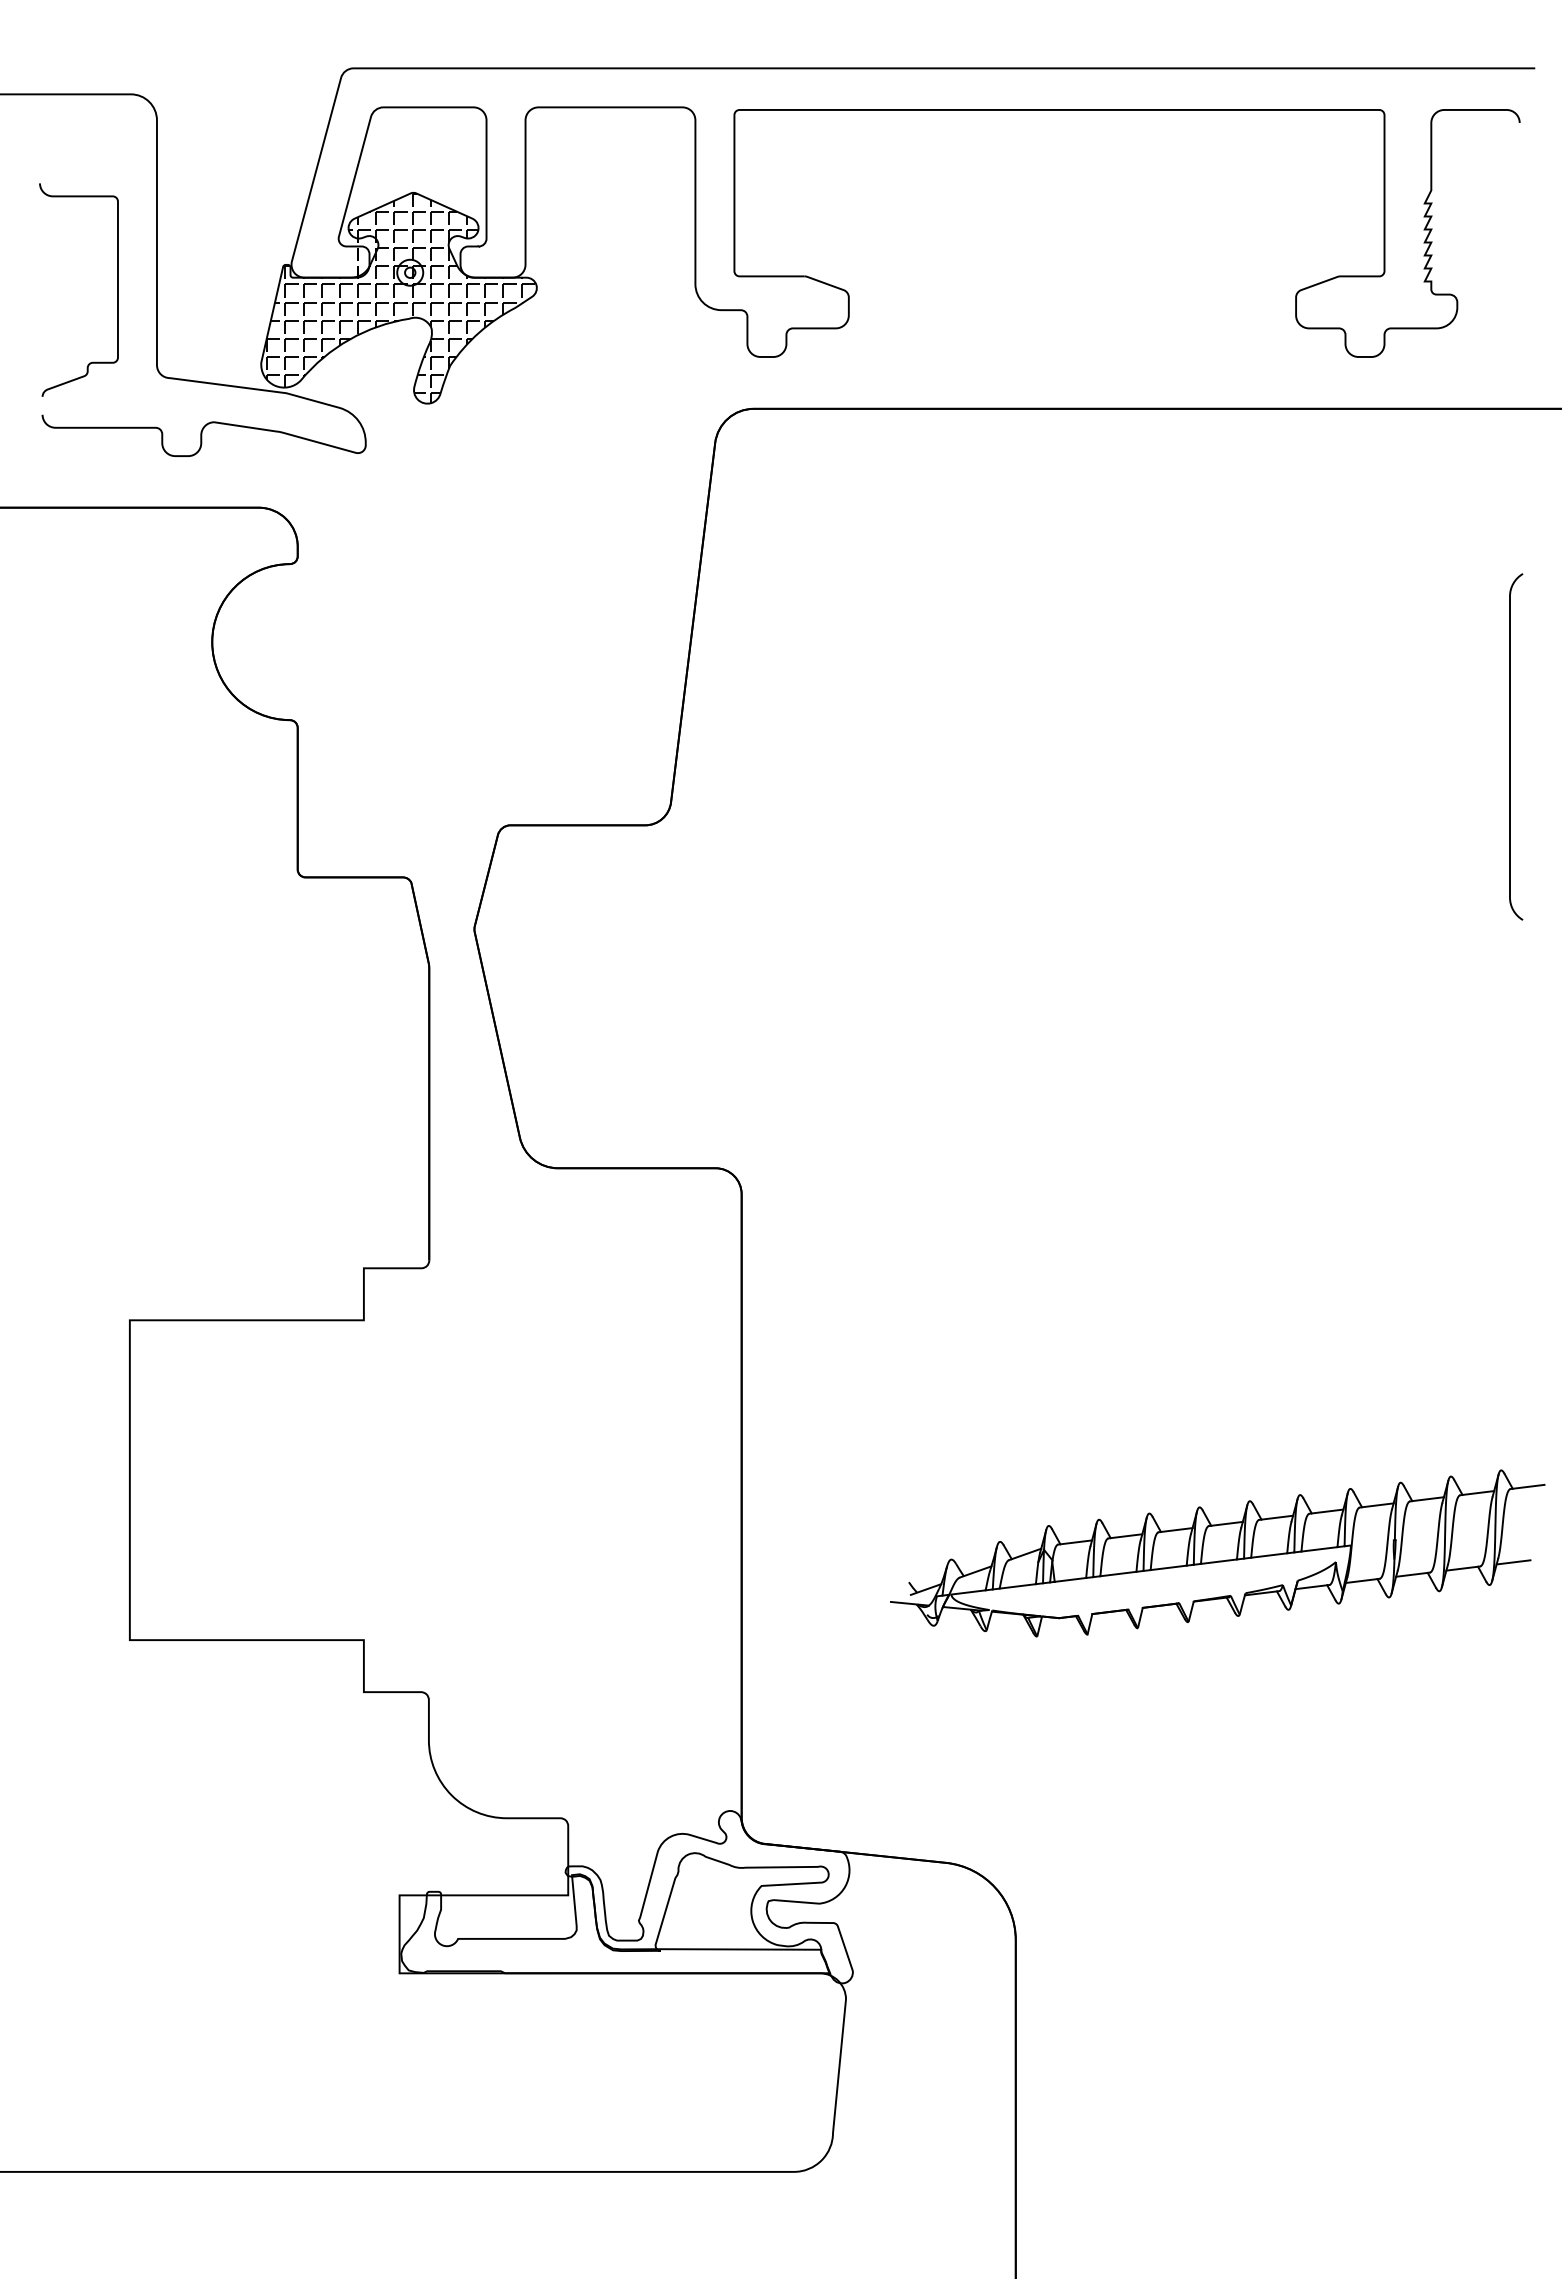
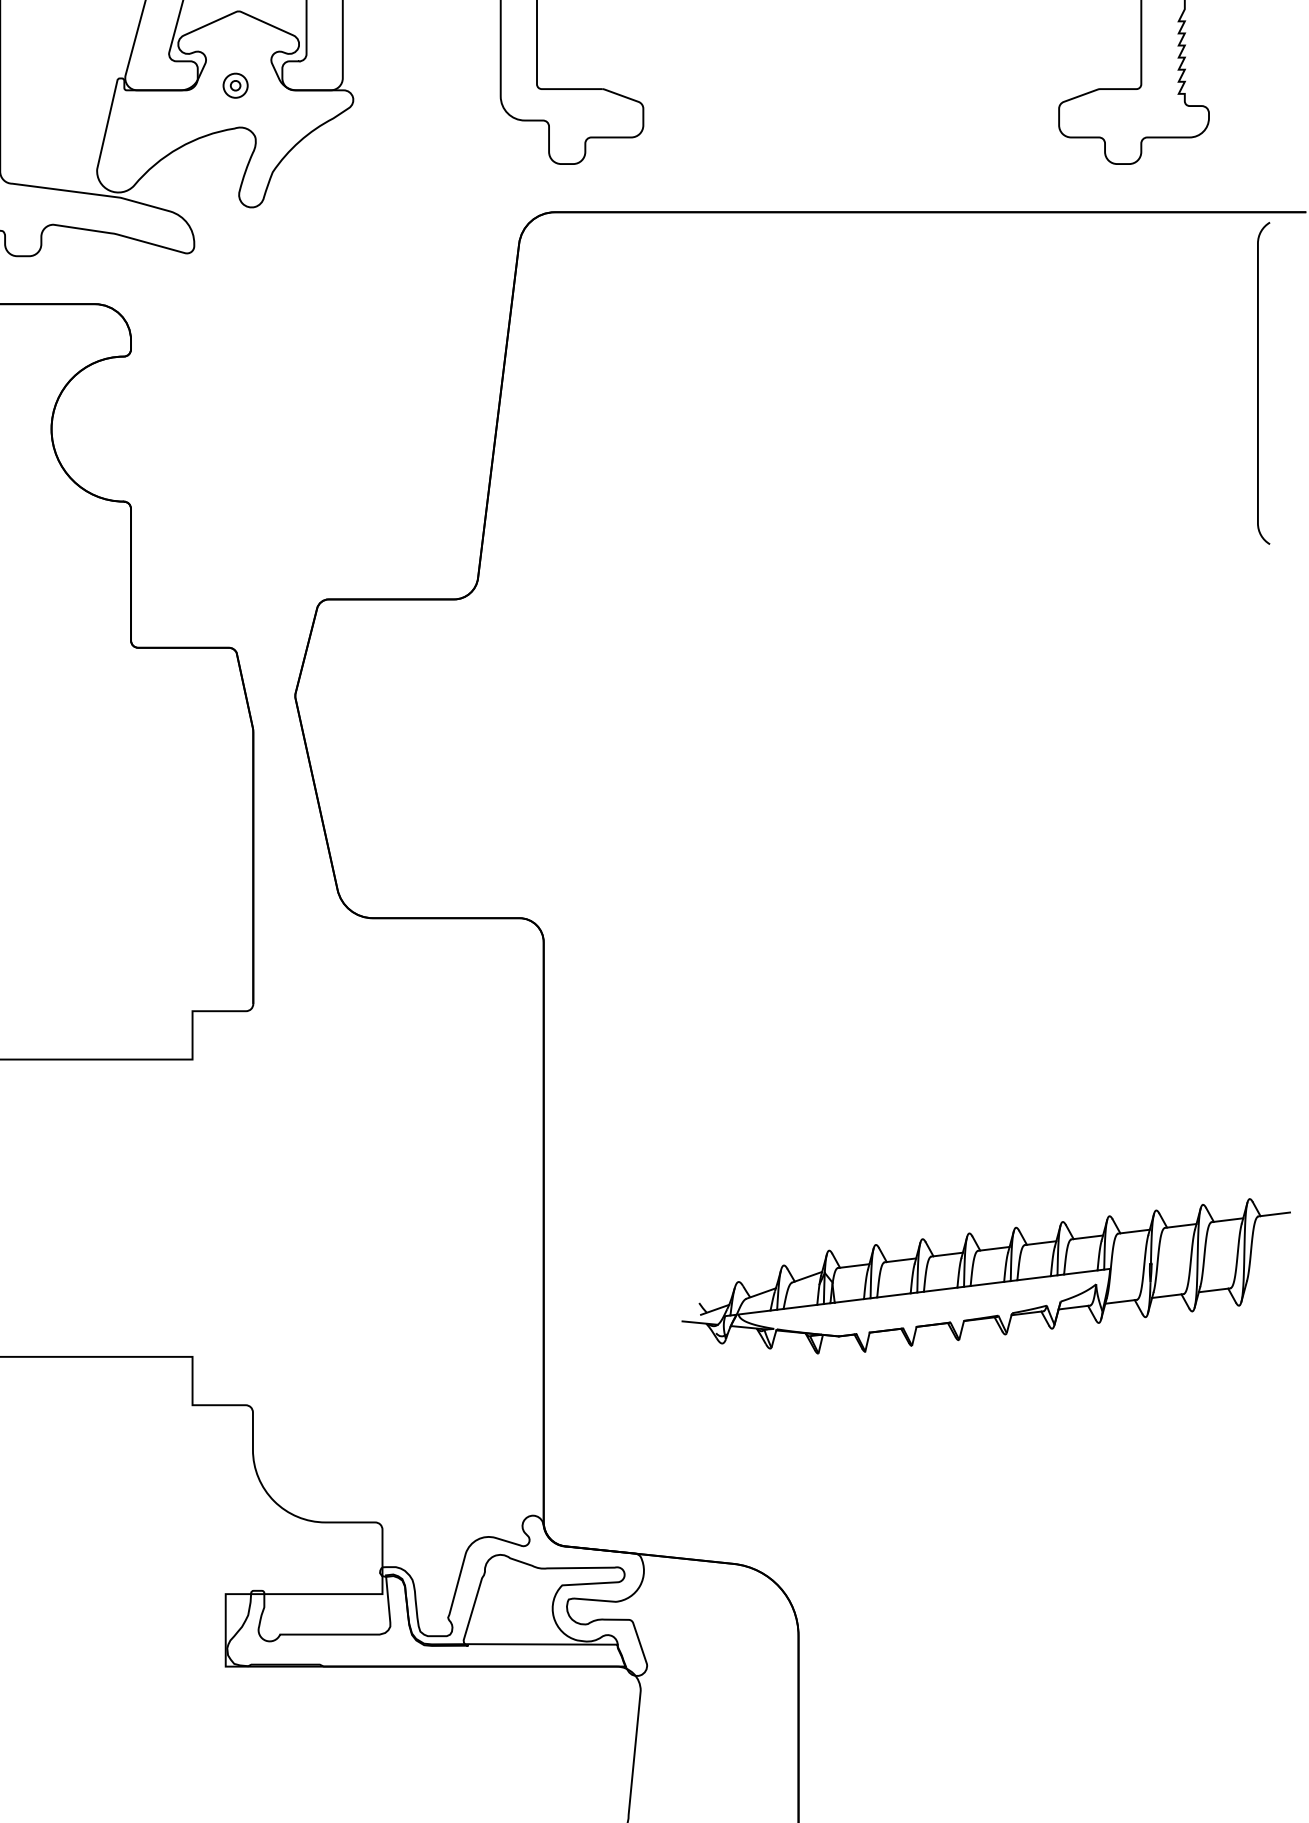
hatch: (400, 298) -> (226, 109), removed
curve: (1510, 746) -> (1258, 382), moved
line: (1513, 1562) -> (1261, 1284), removed

